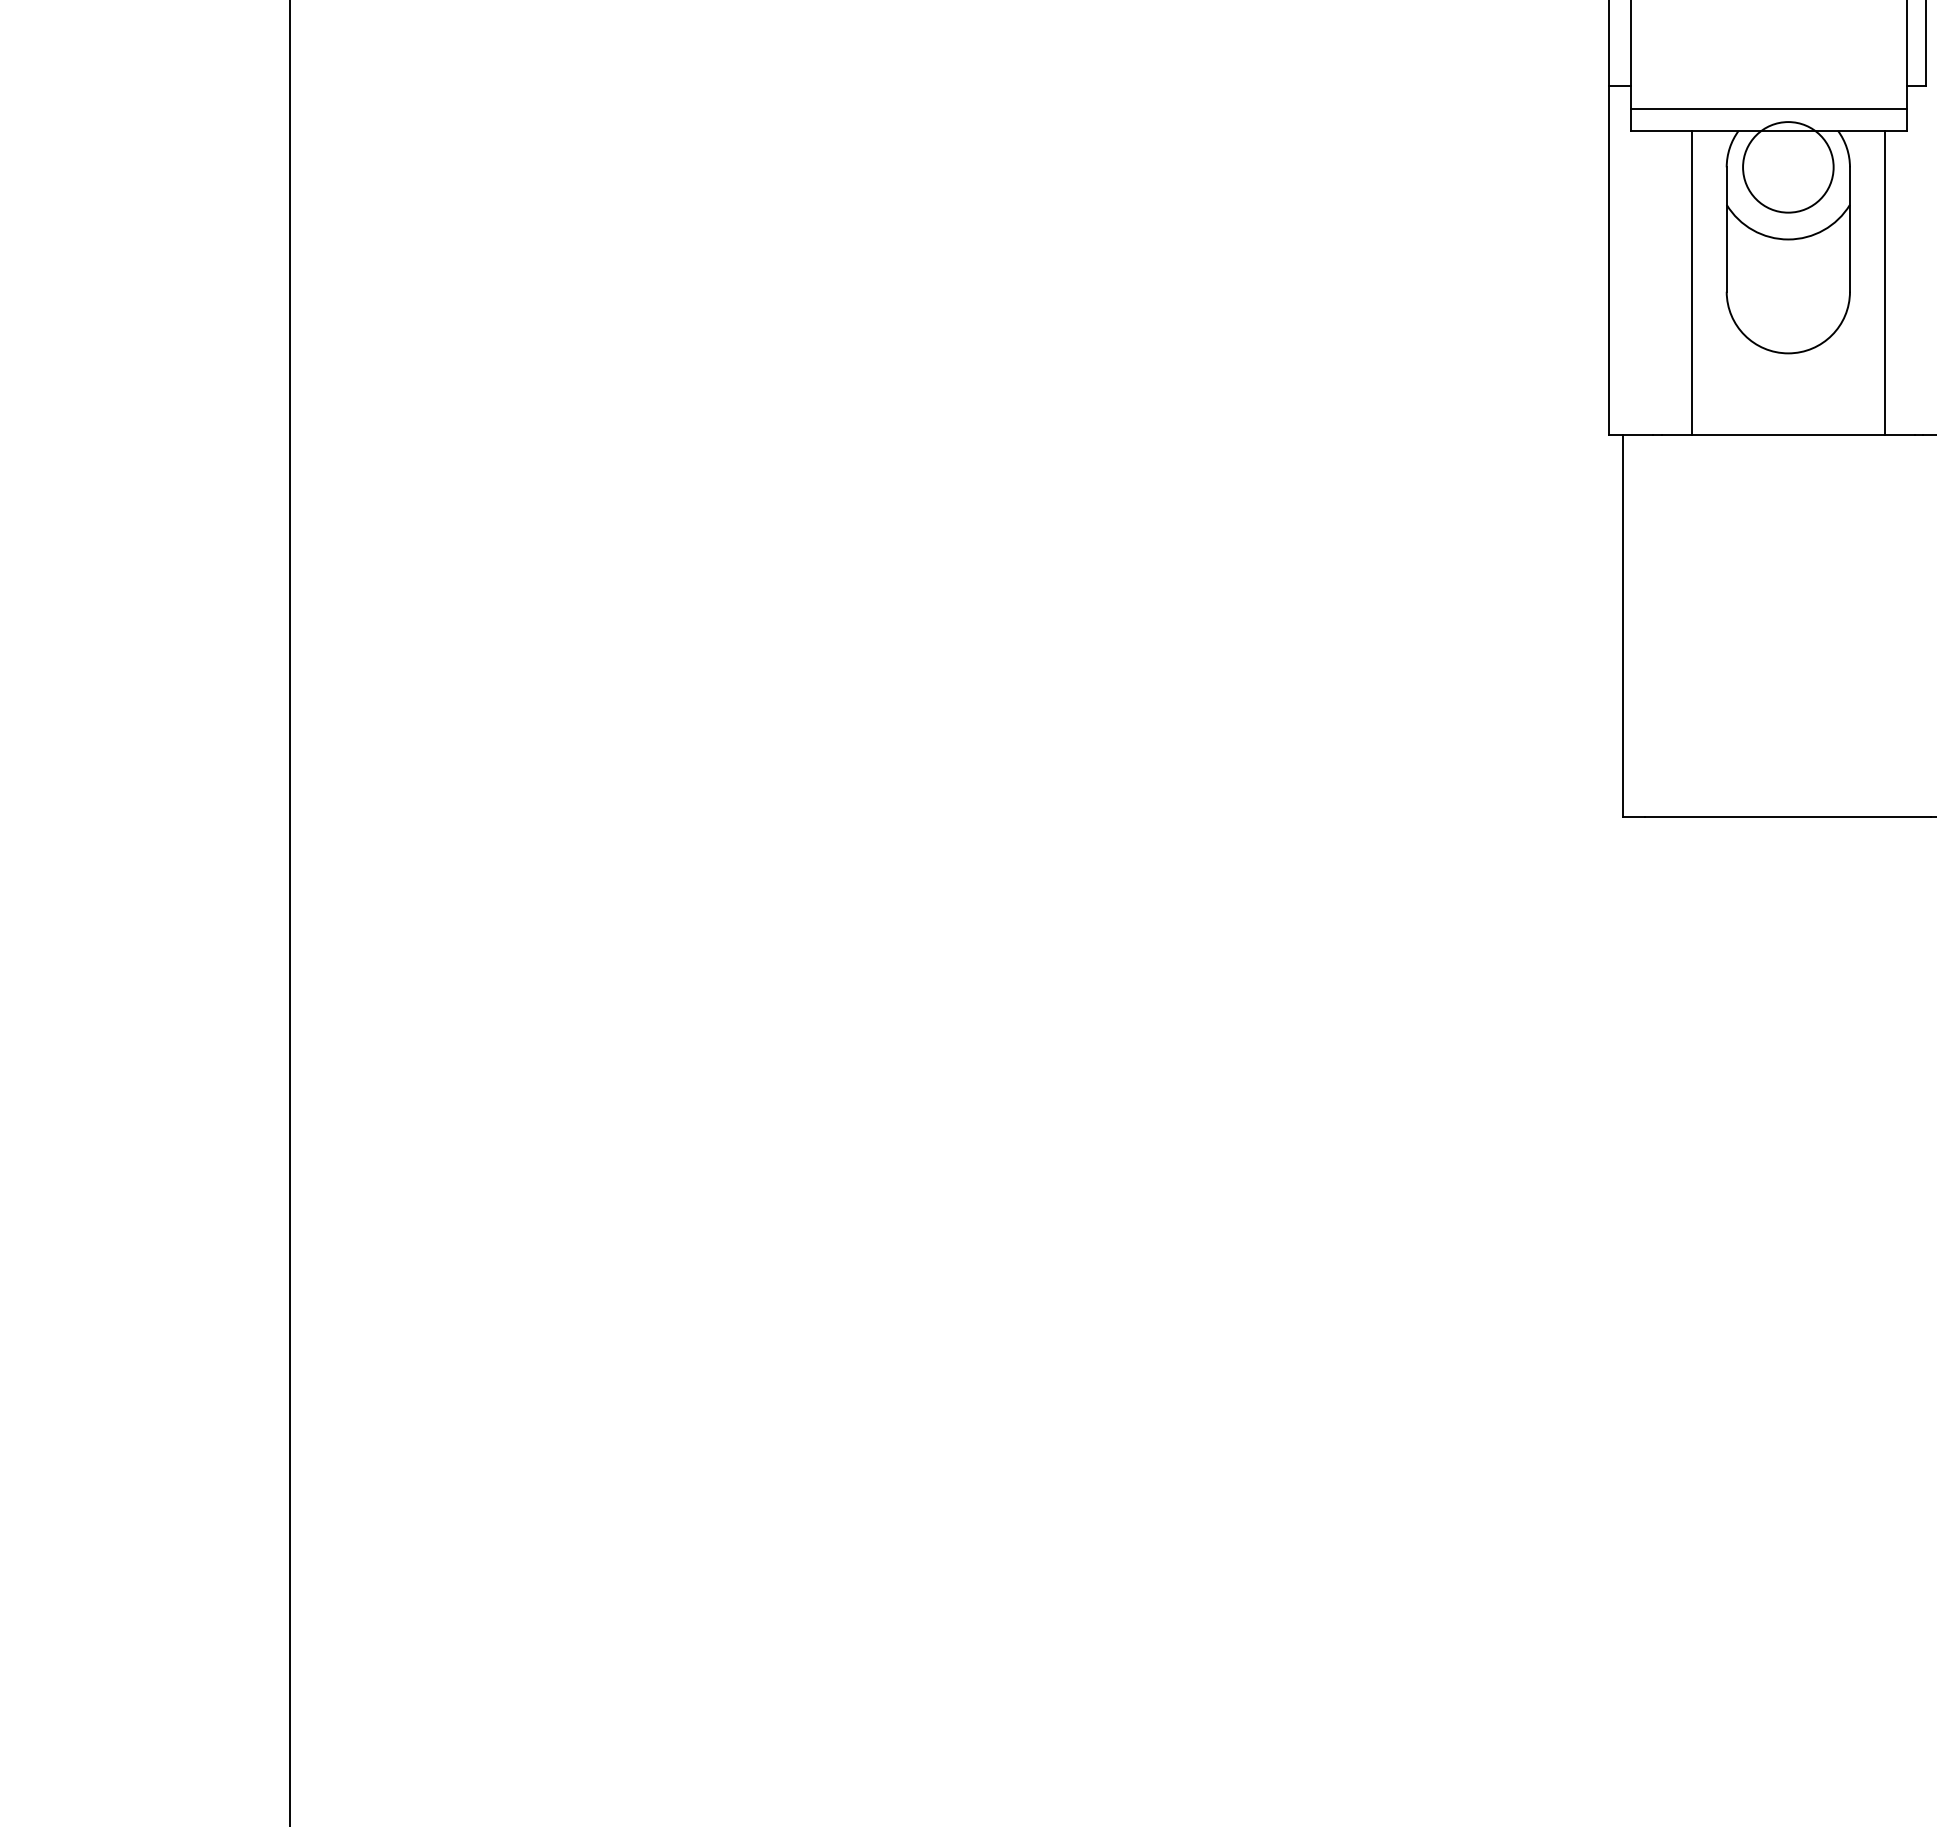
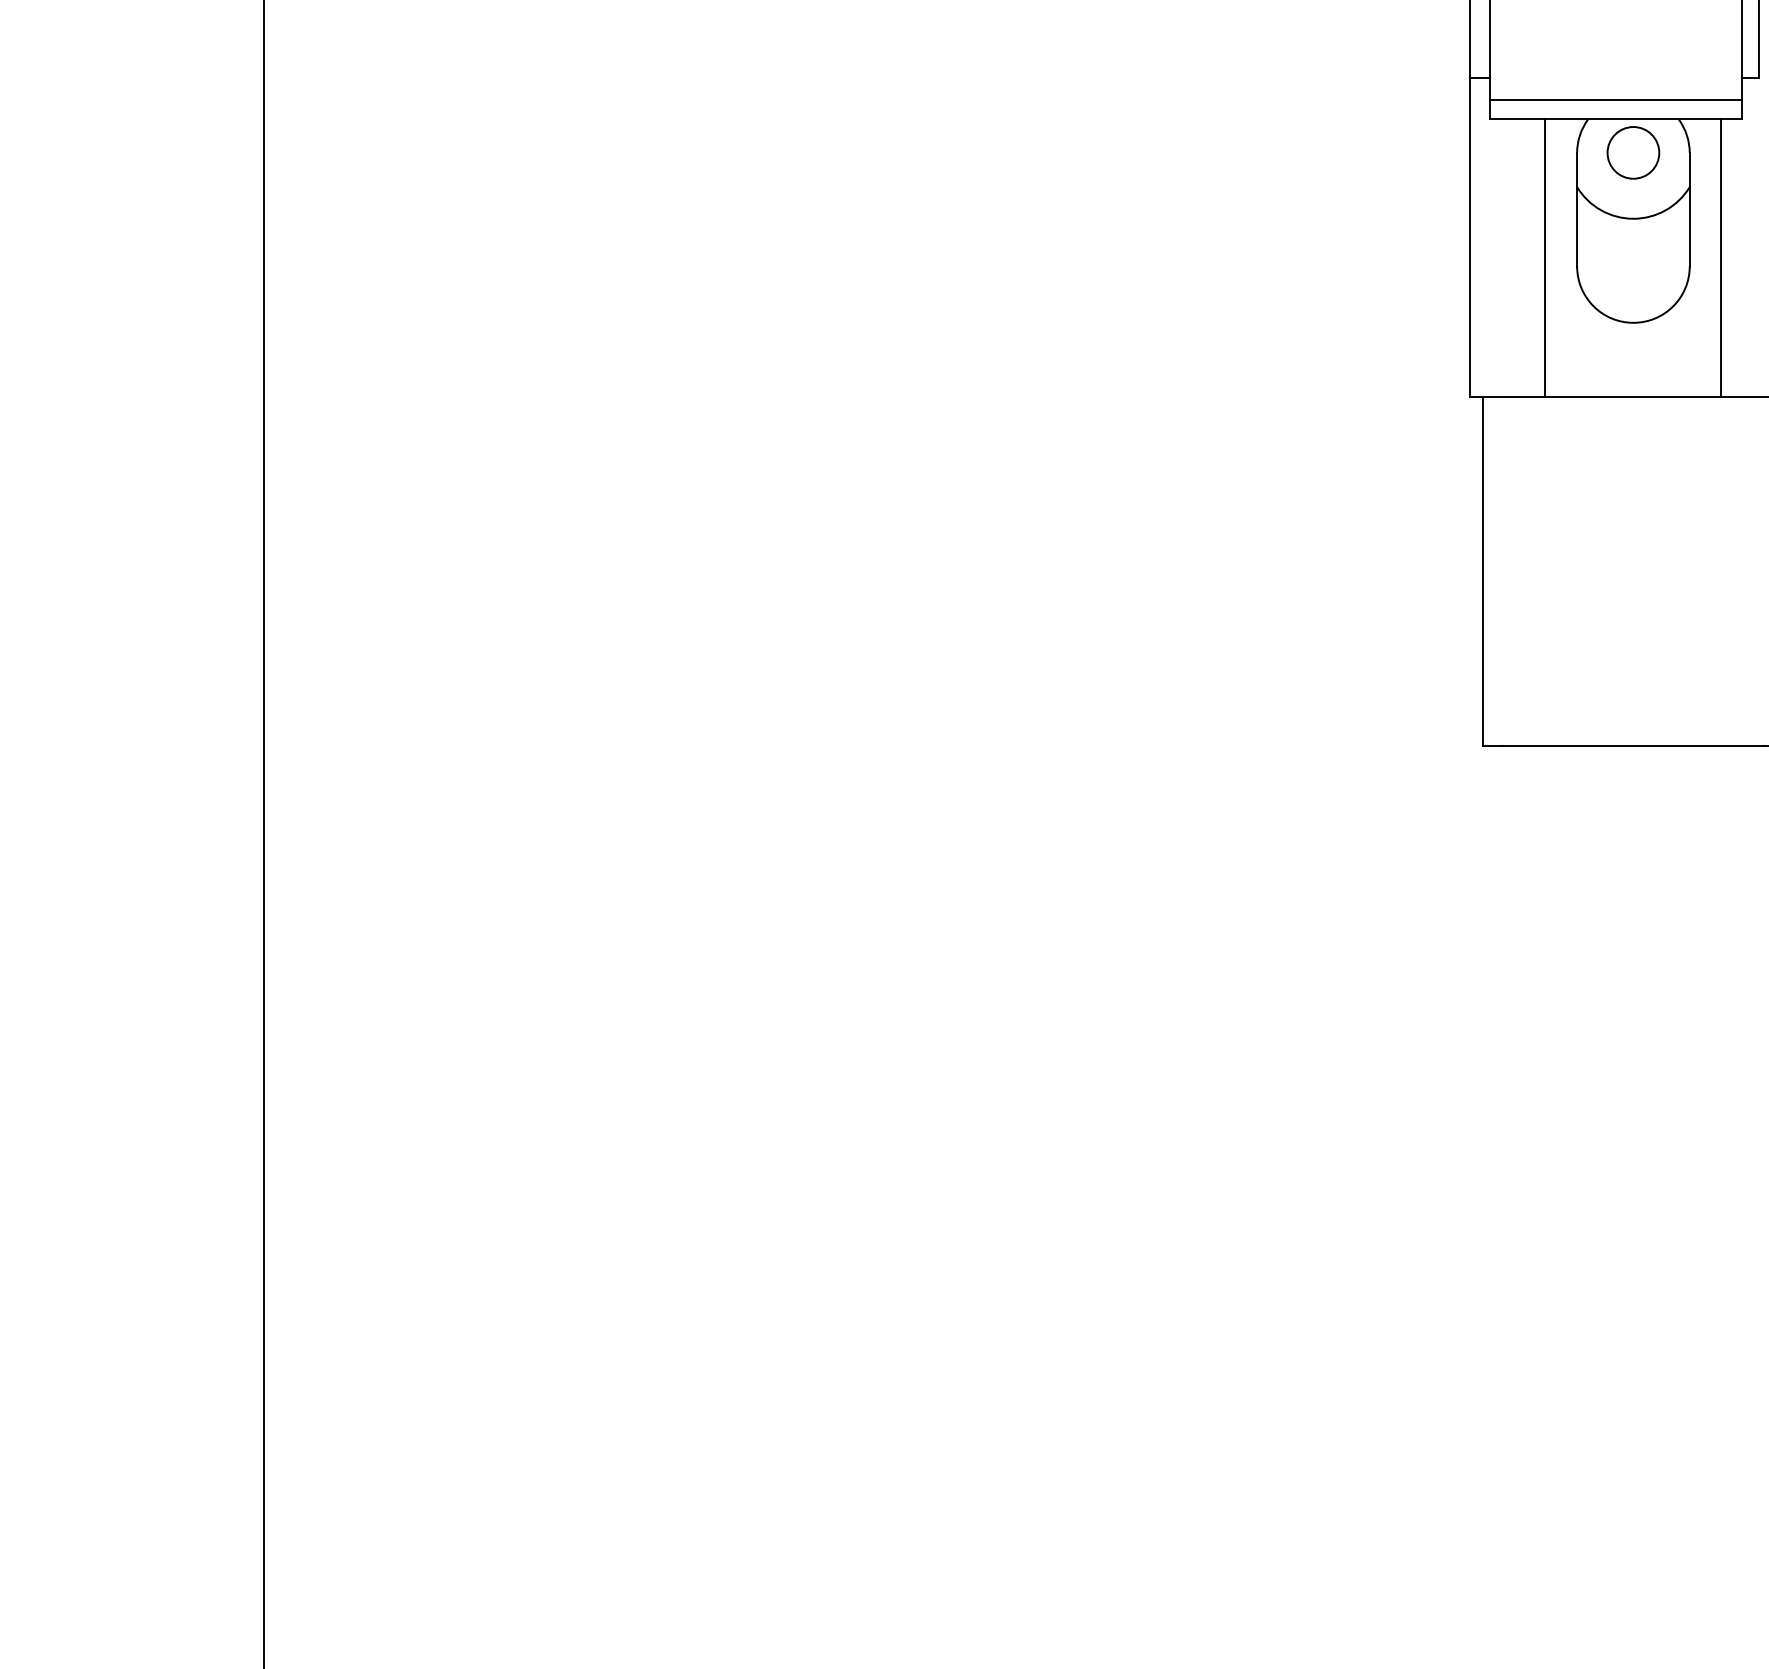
circle: (1788, 167) -> (1633, 153), size x0.62

